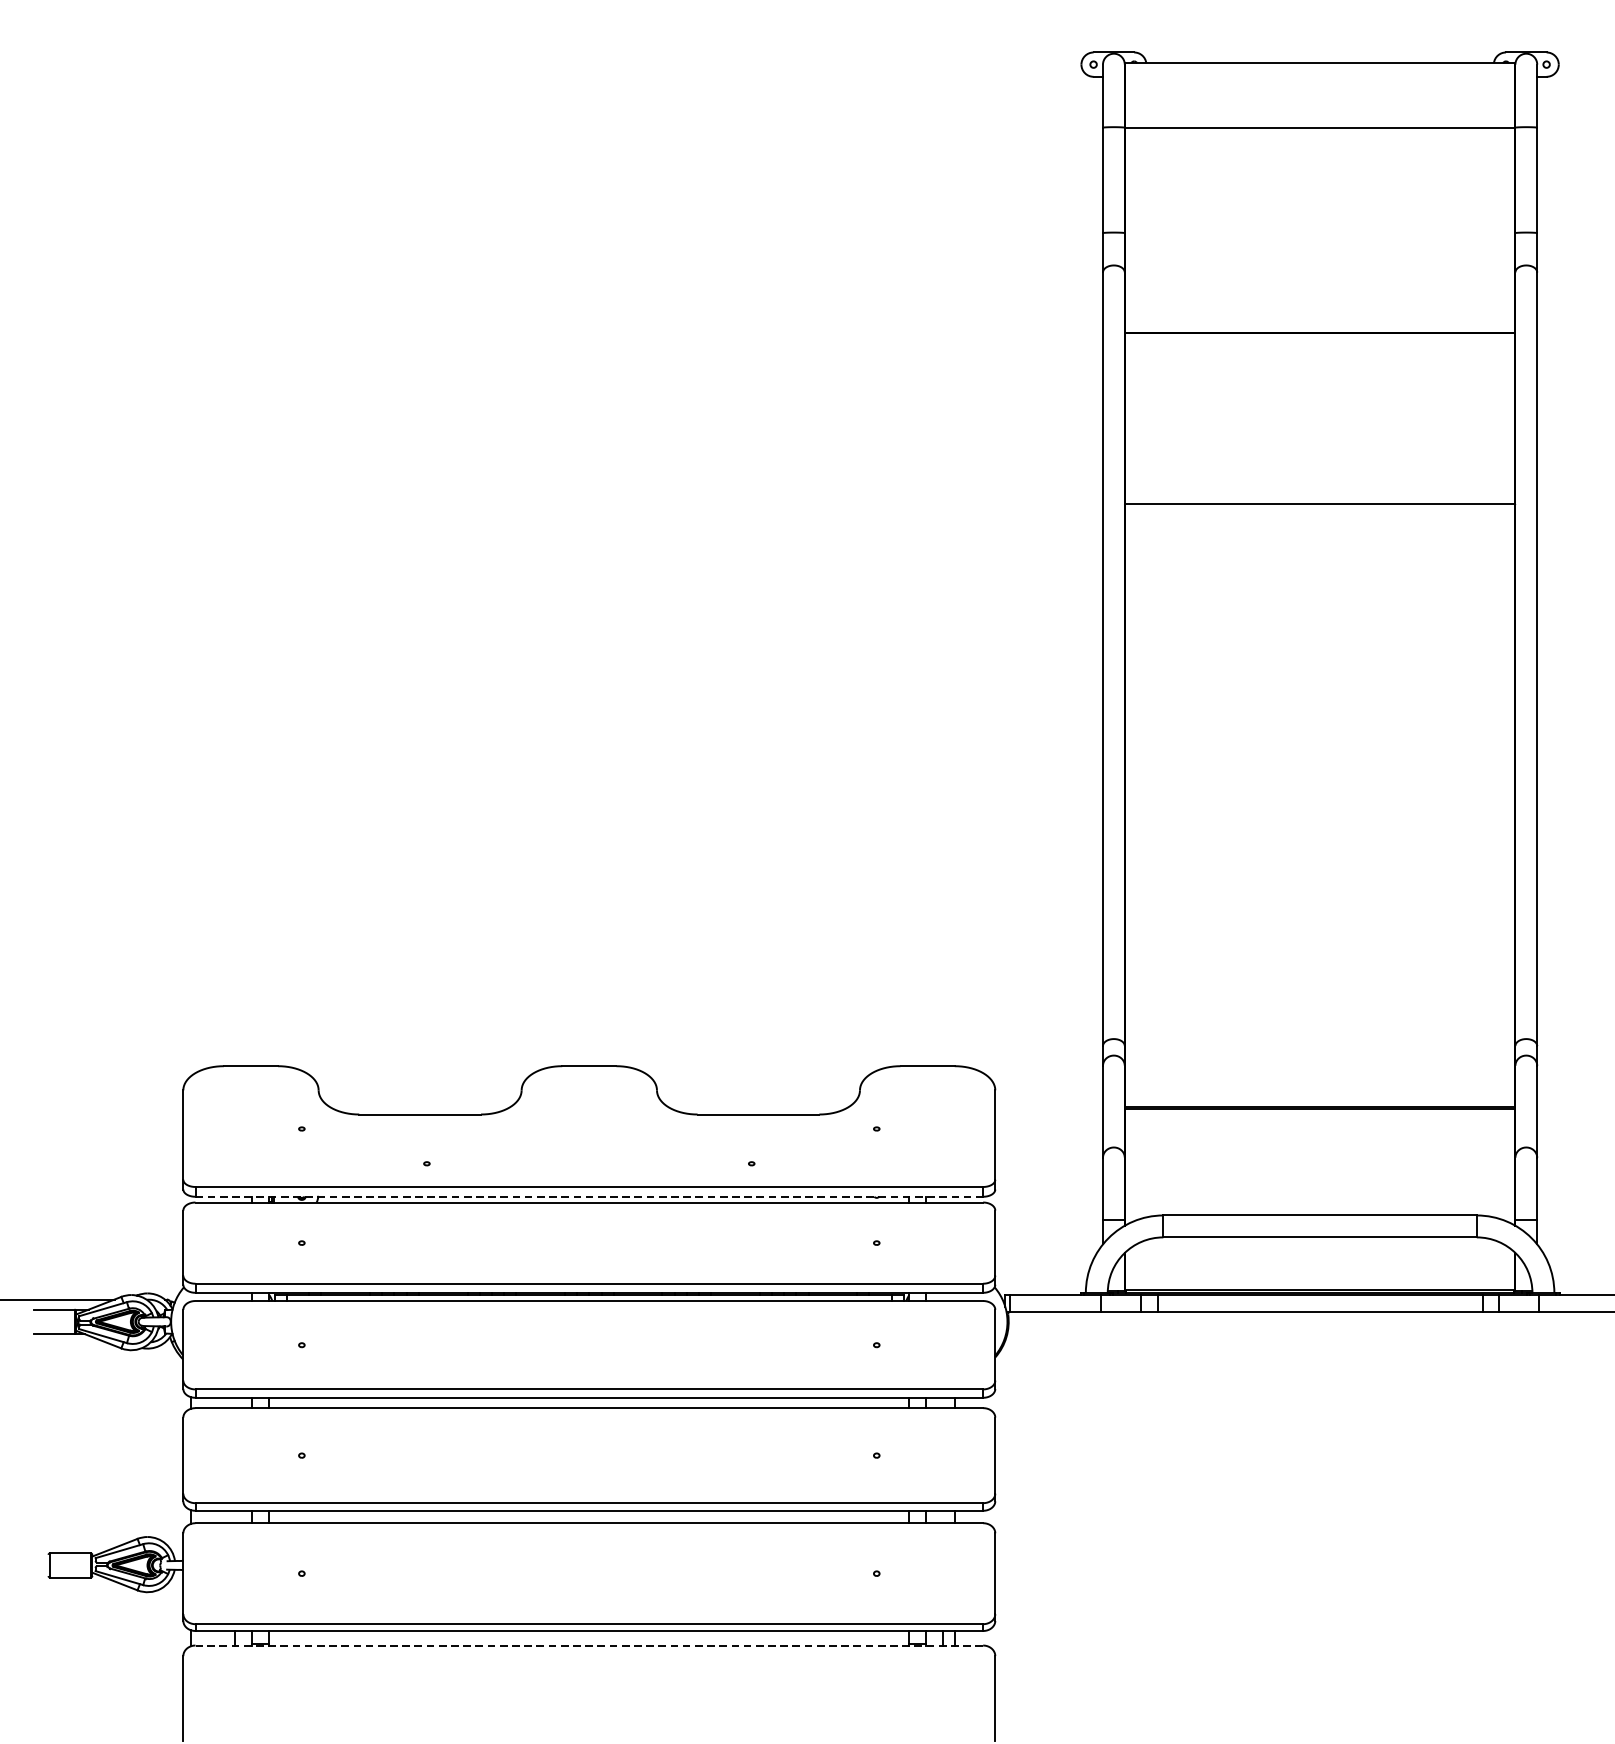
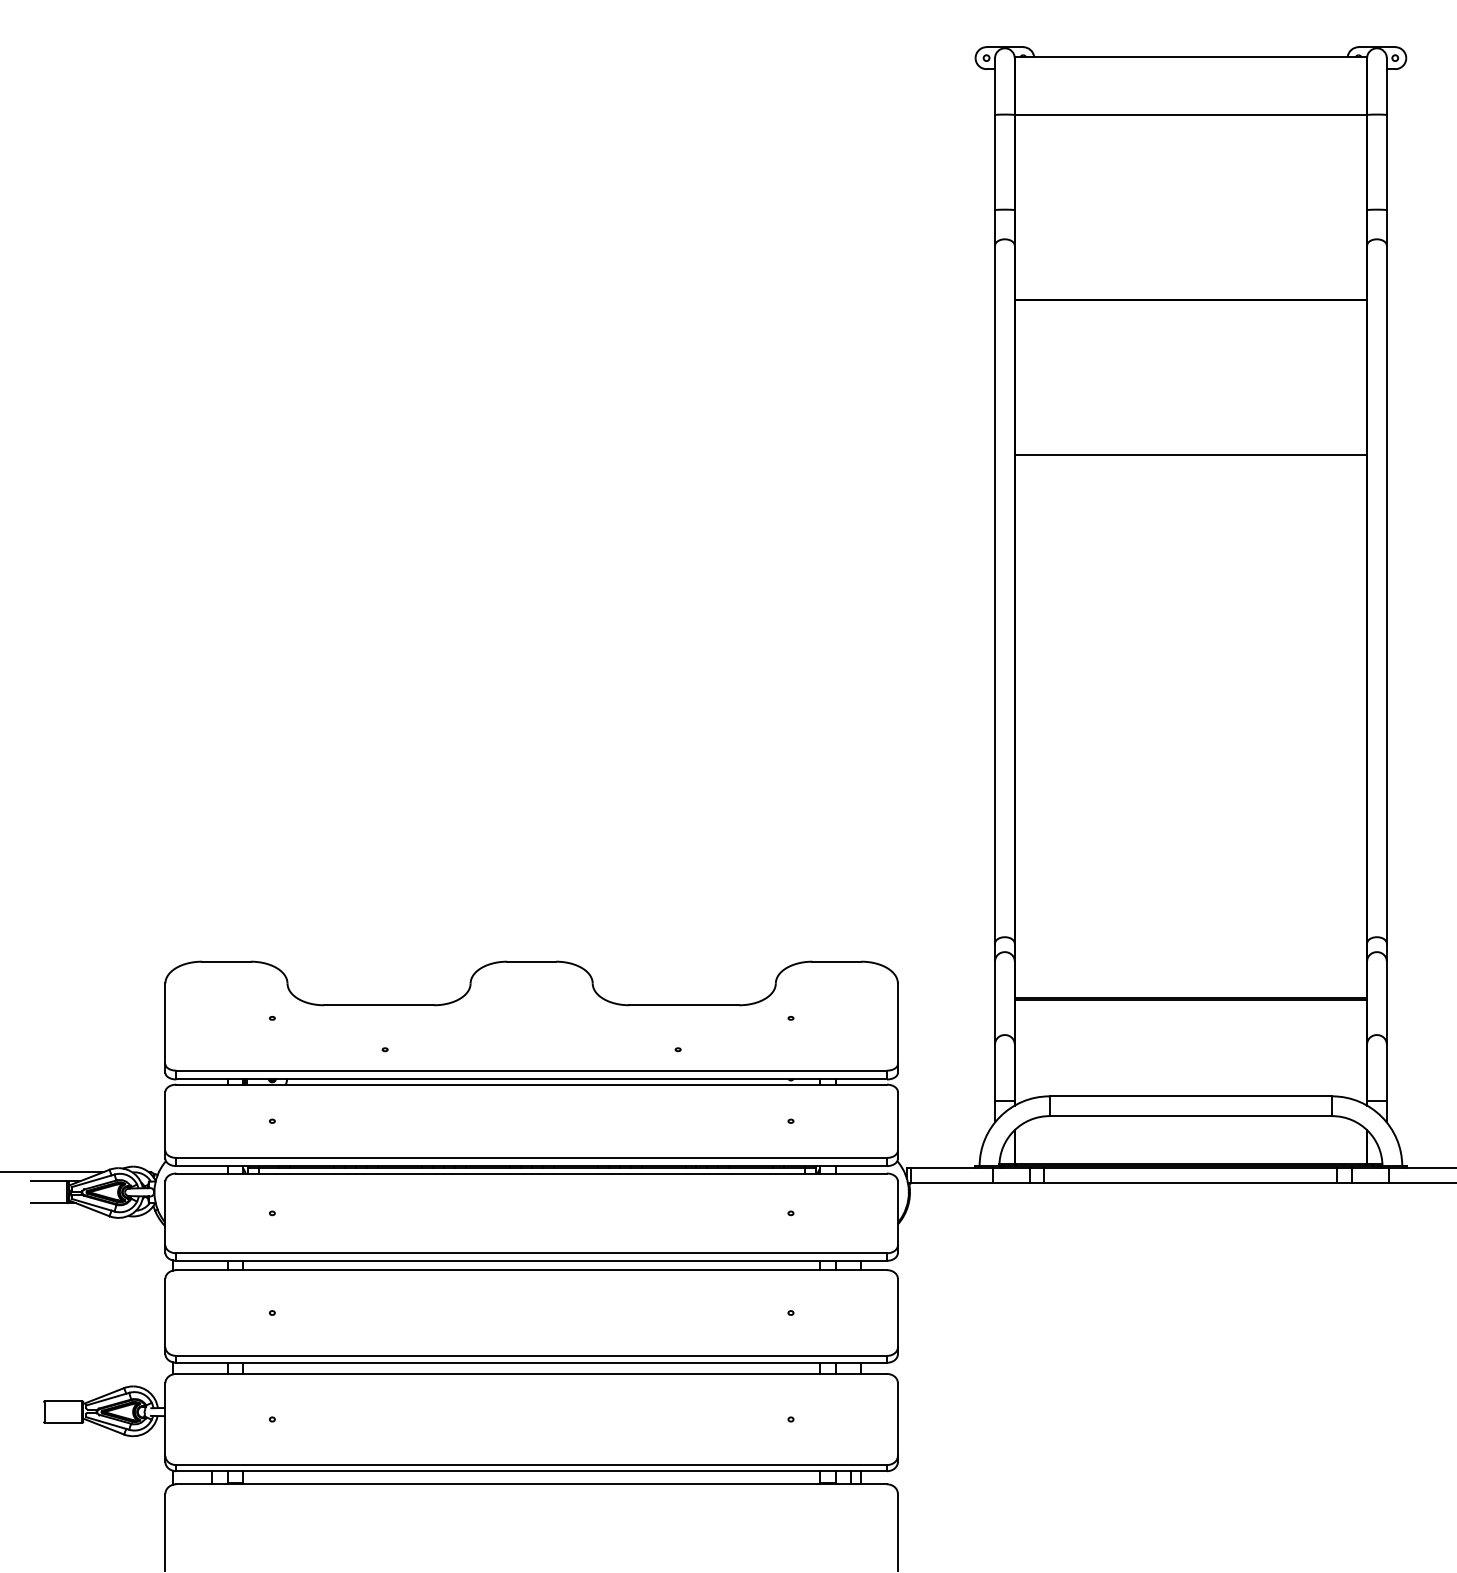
line: (590, 1196) -> (532, 1079), dashed -> solid
line: (589, 1645) -> (531, 1484), dashed -> solid

